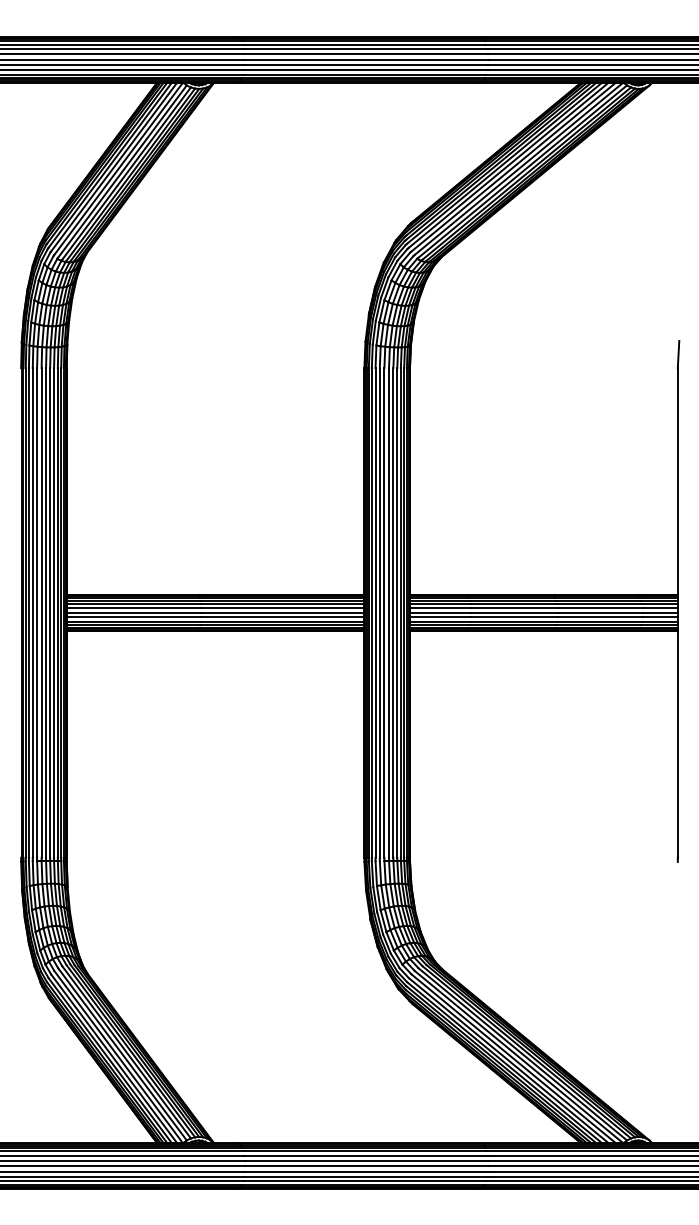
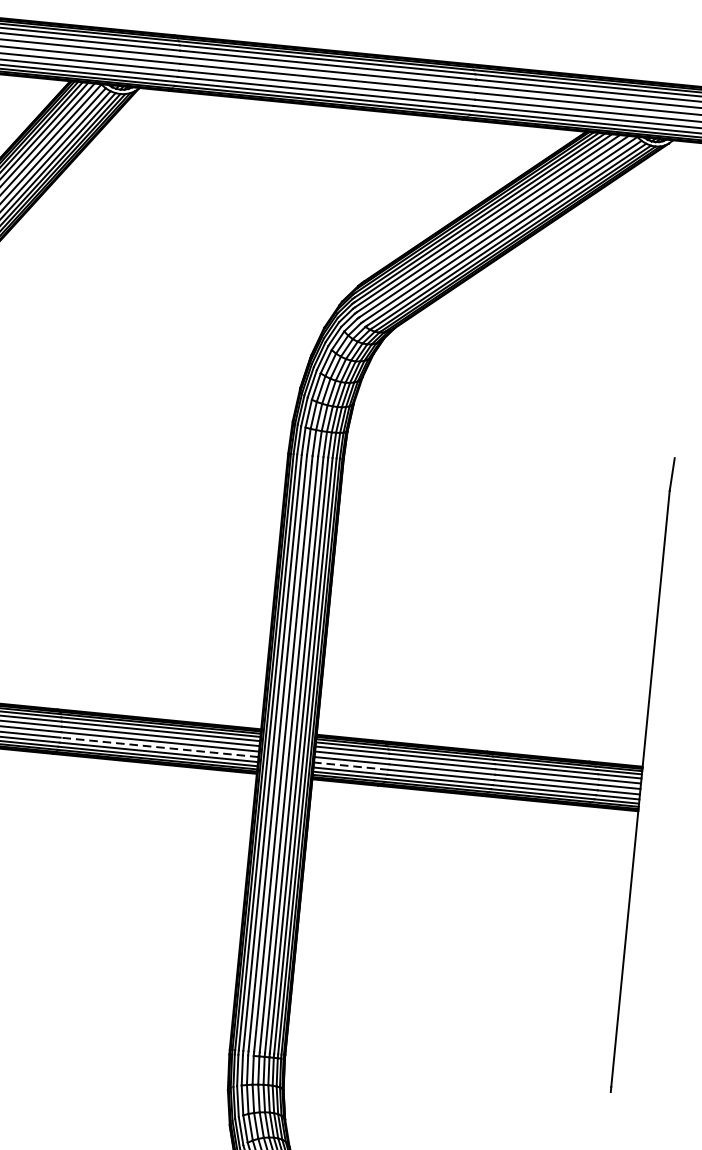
line: (282, 617) -> (158, 747), solid -> dashed
line: (440, 617) -> (351, 766), solid -> dashed

